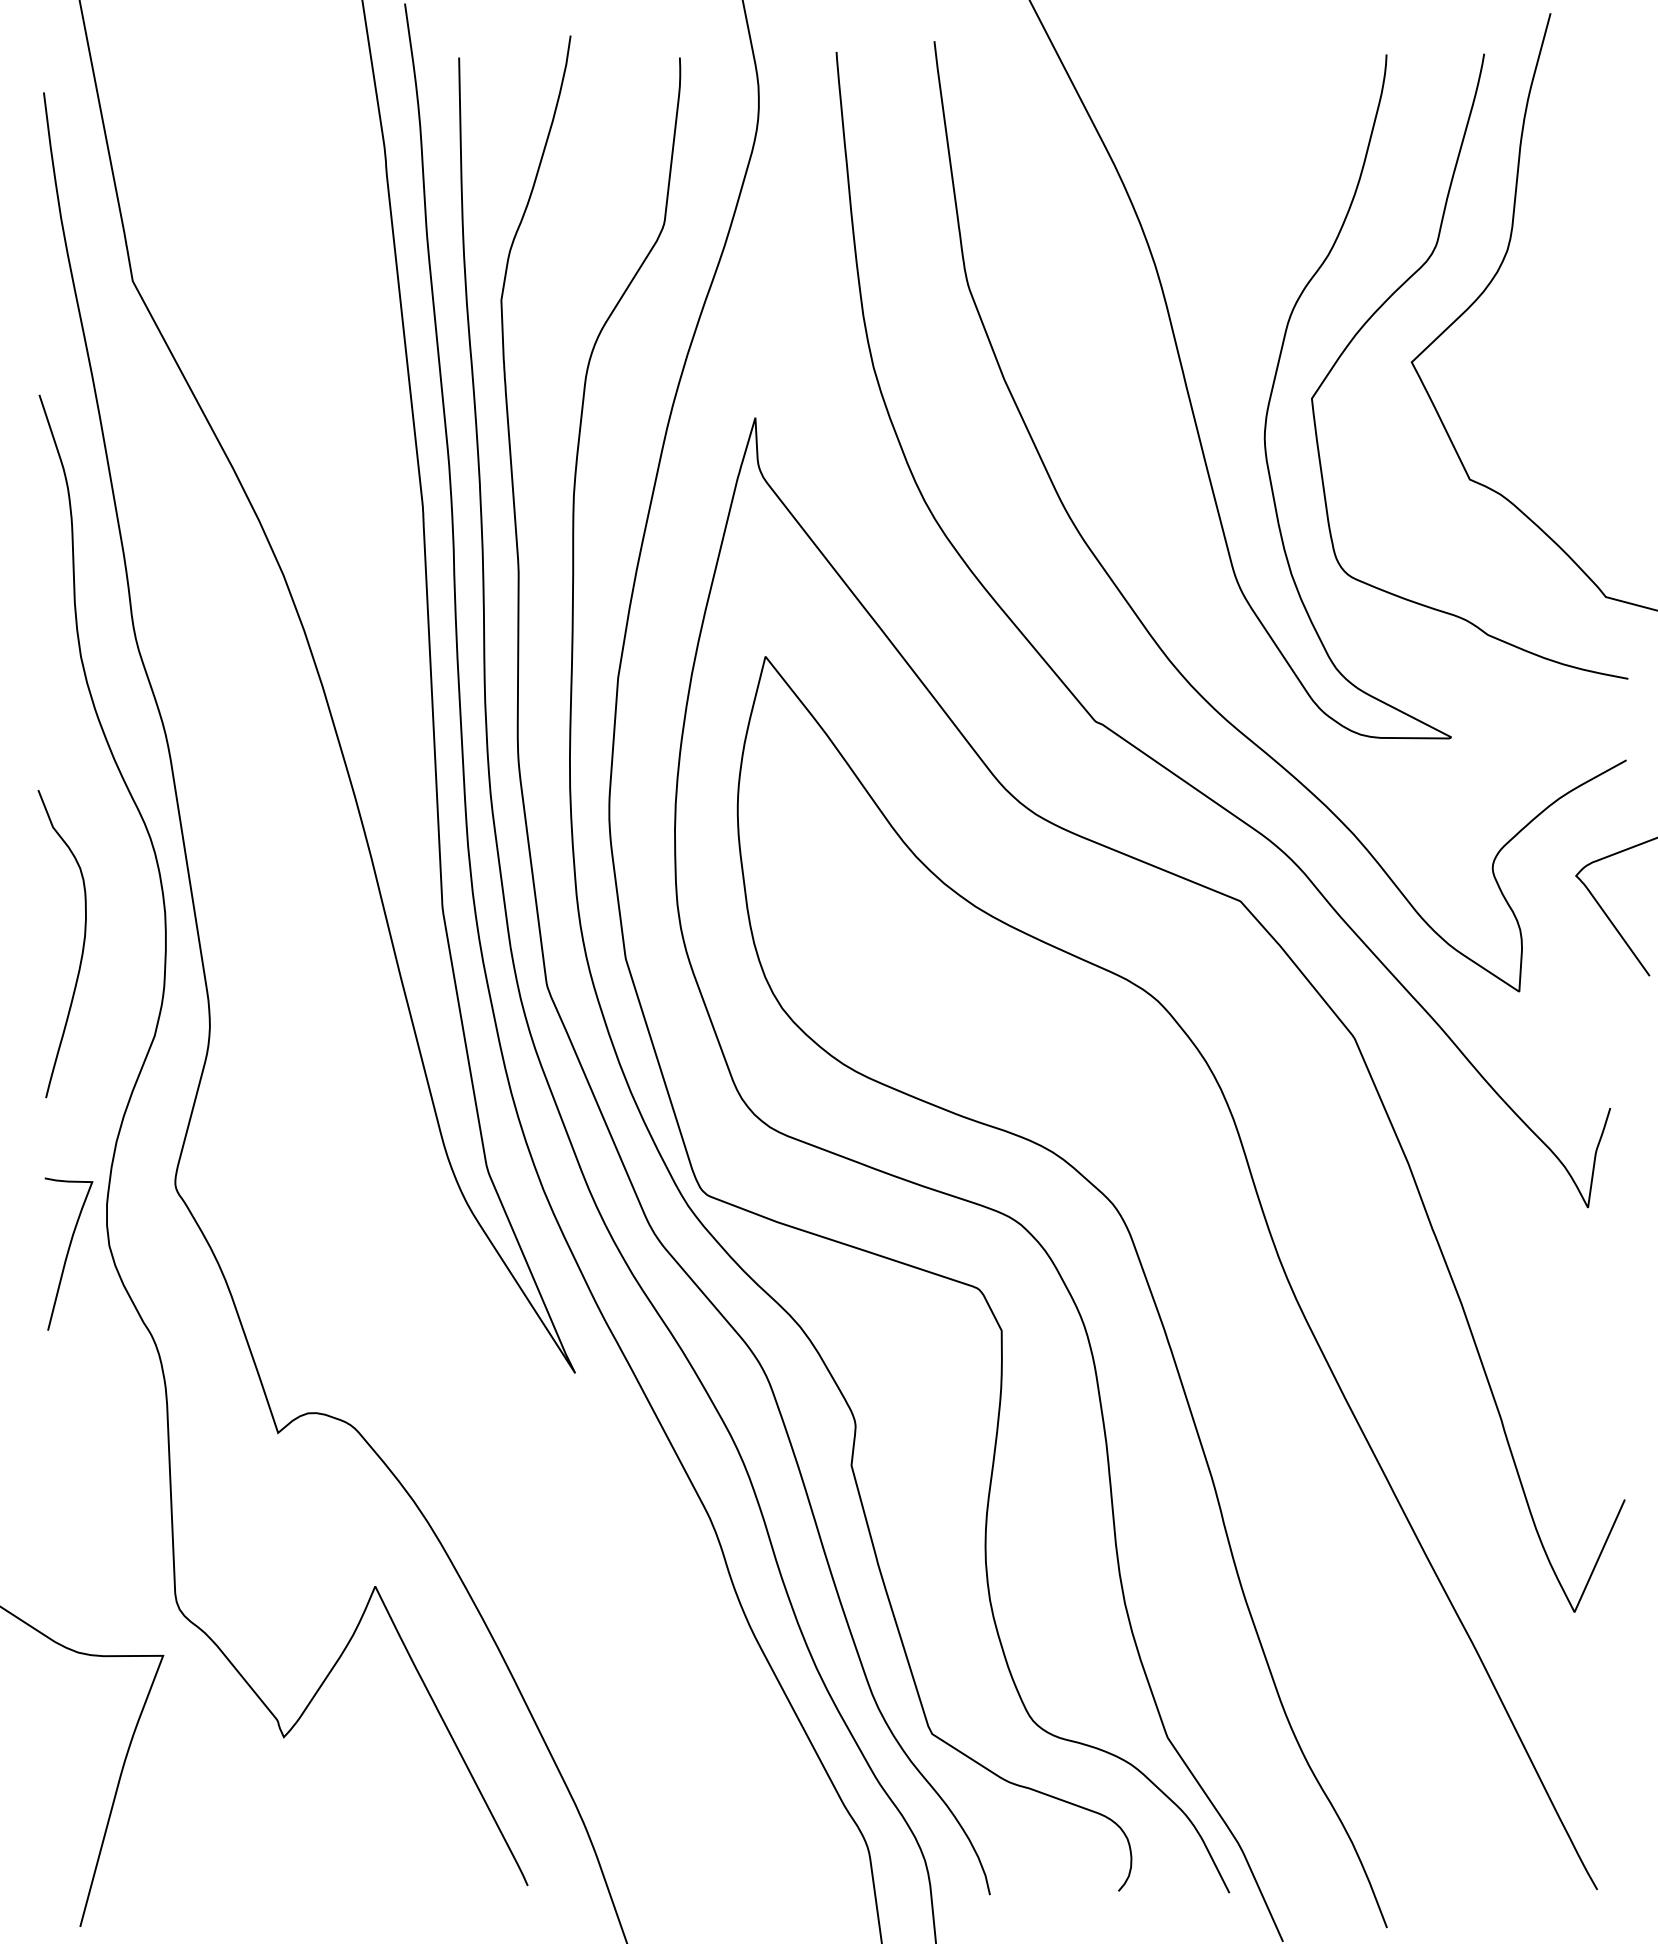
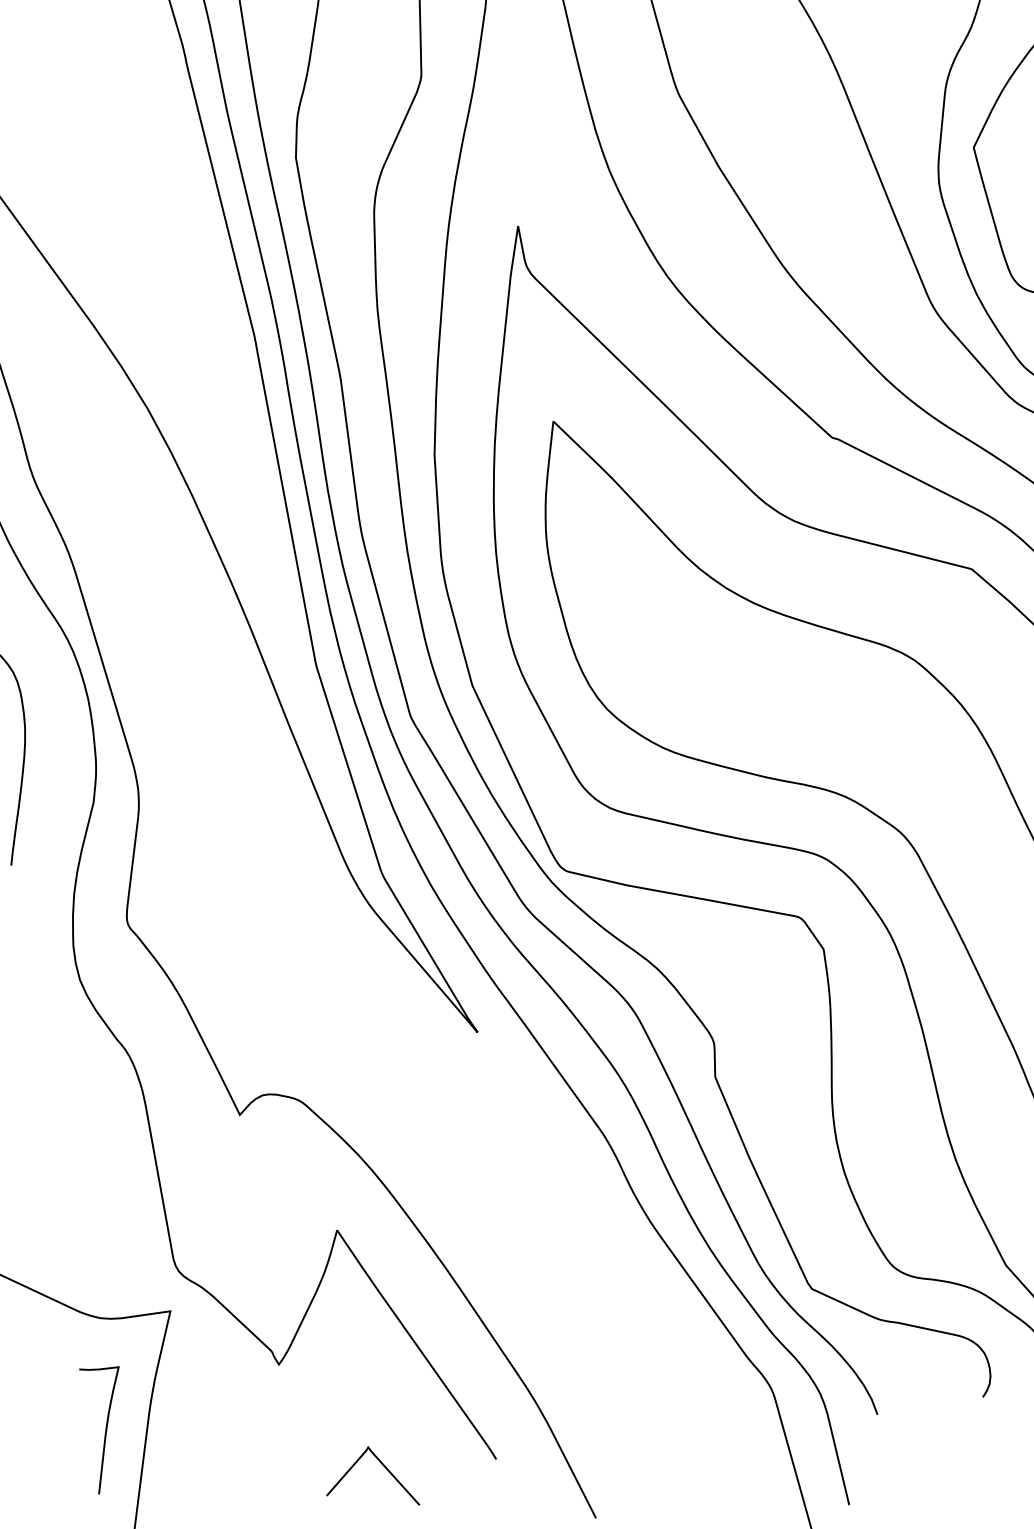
curve: (68, 1253) -> (107, 1428), moved
curve: (392, 1876) -> (383, 1466), added

